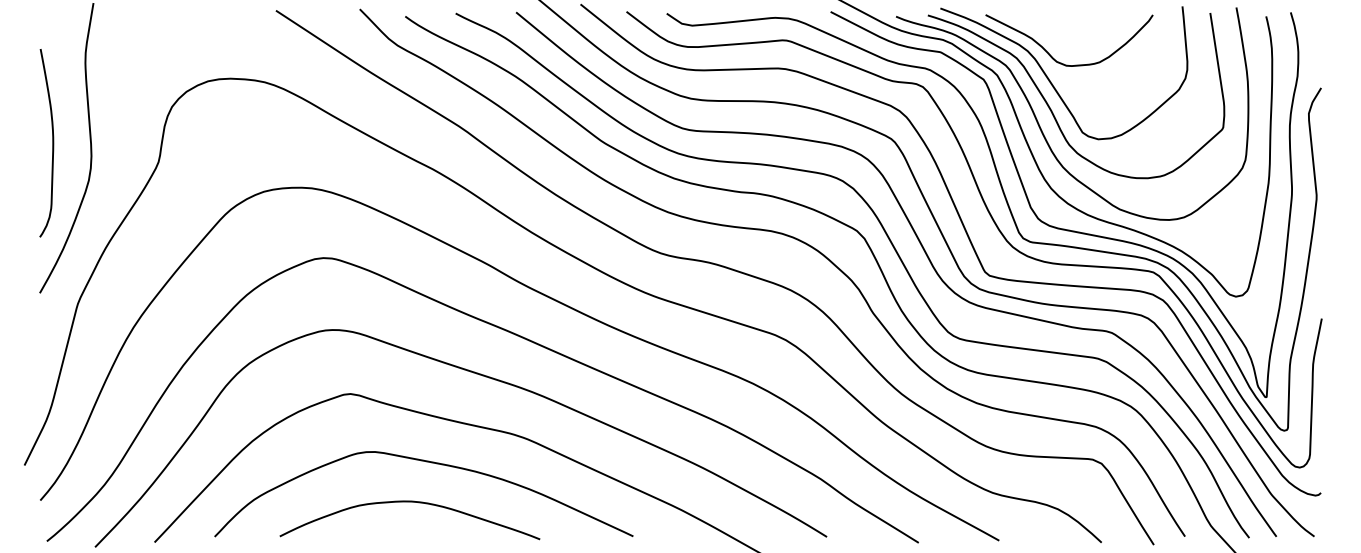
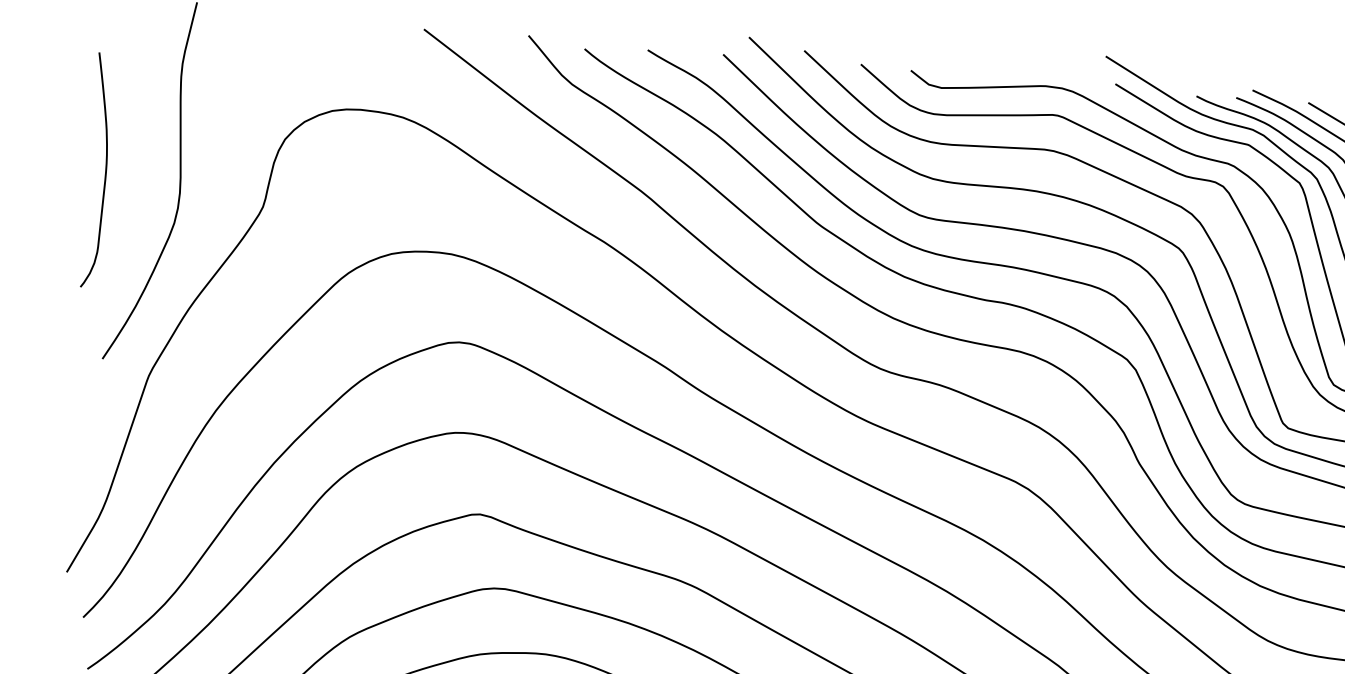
curve: (52, 143) -> (105, 171), moved

